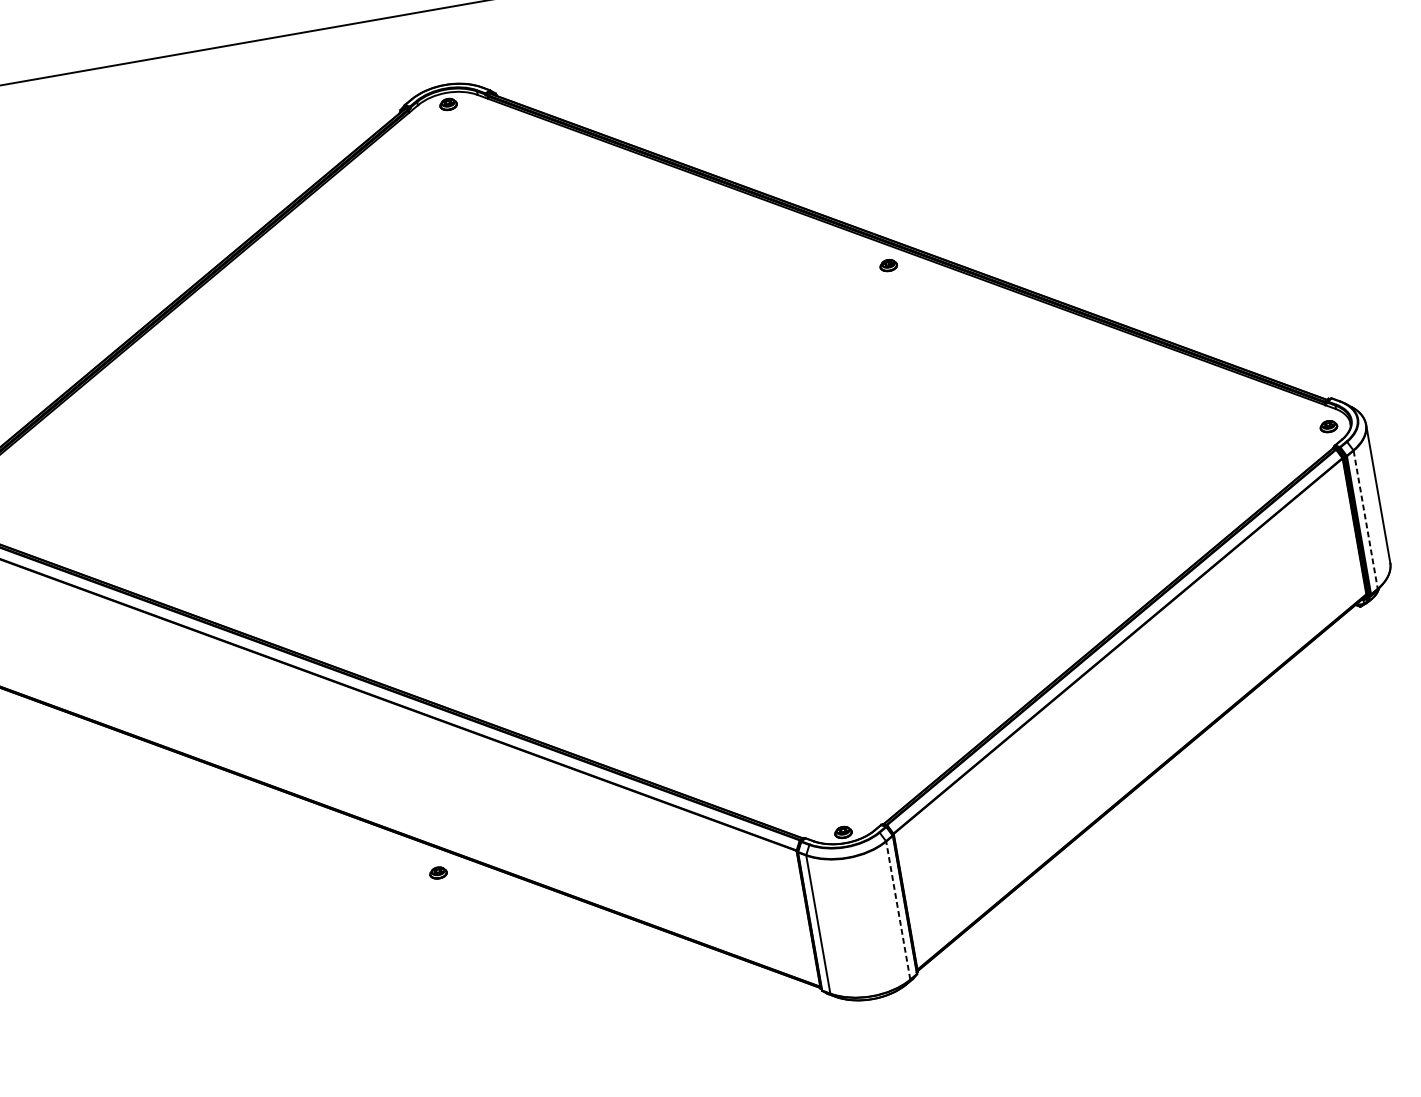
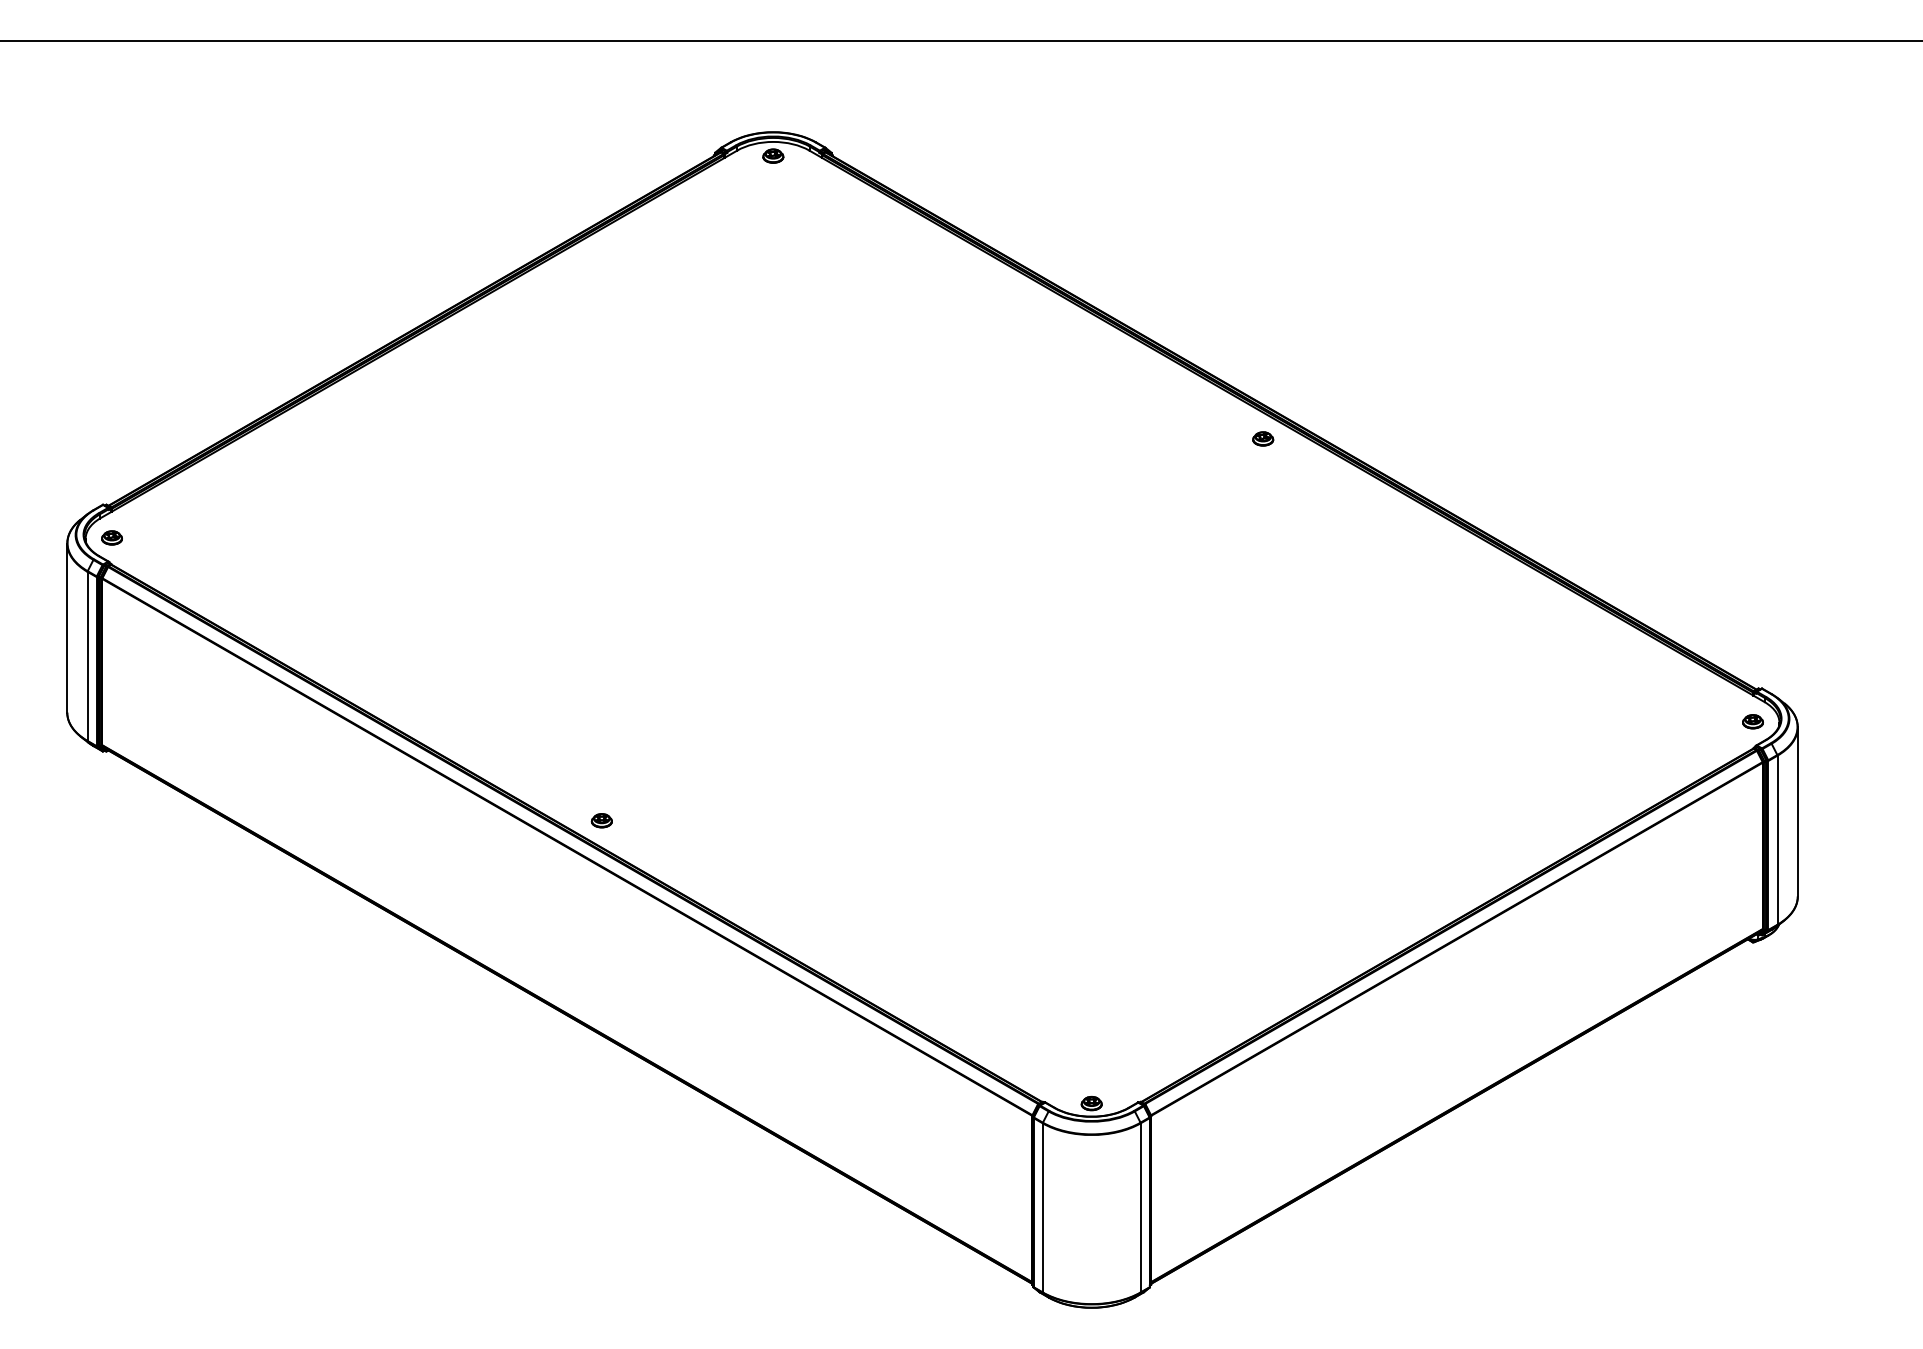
line: (1365, 520) -> (1777, 840), dashed -> solid
part: (438, 872) -> (601, 820), moved
line: (898, 910) -> (1140, 1207), dashed -> solid

